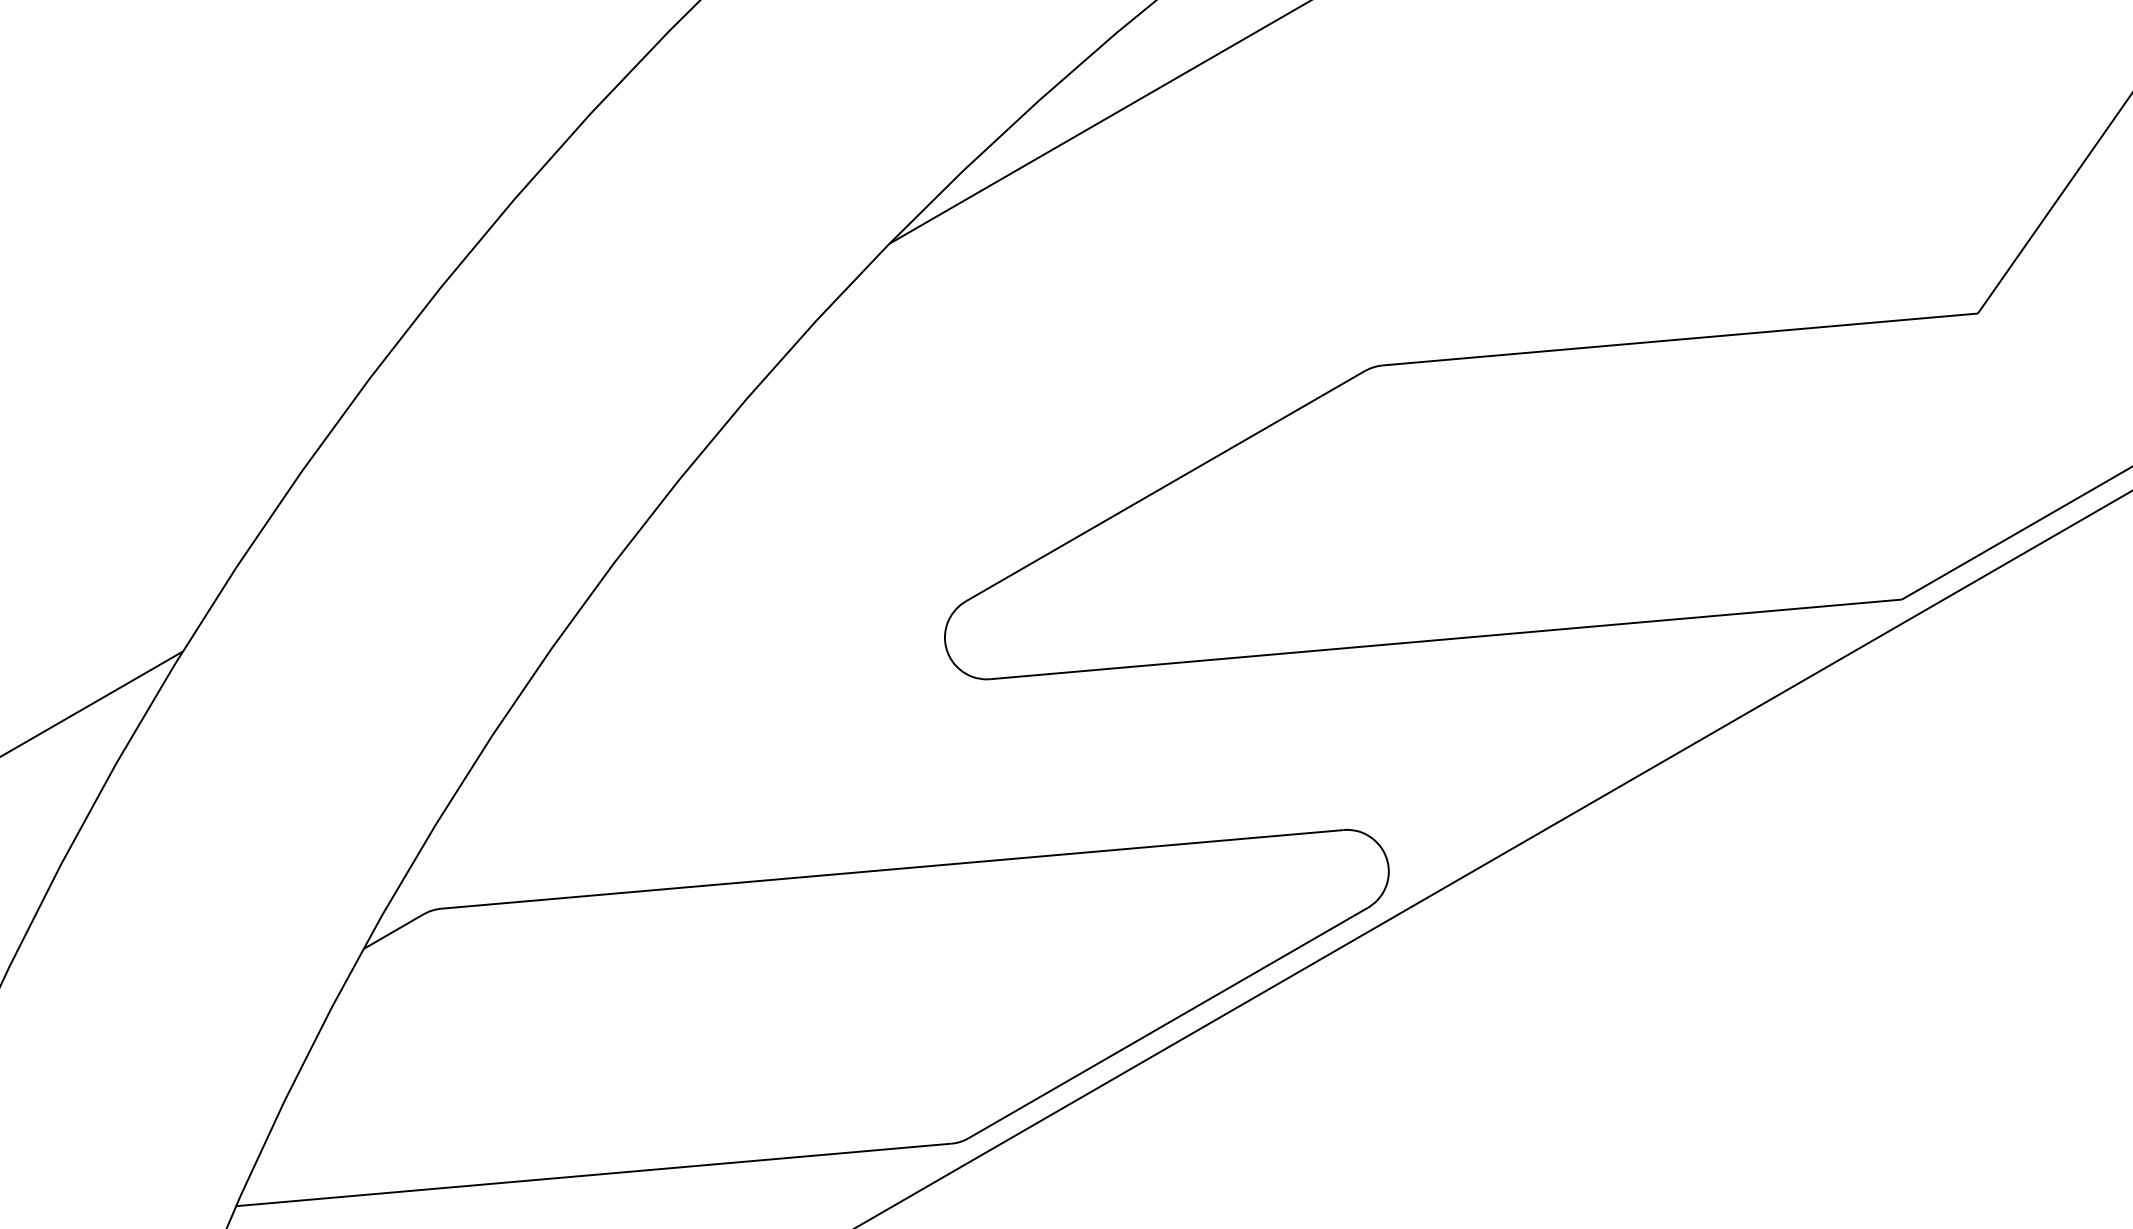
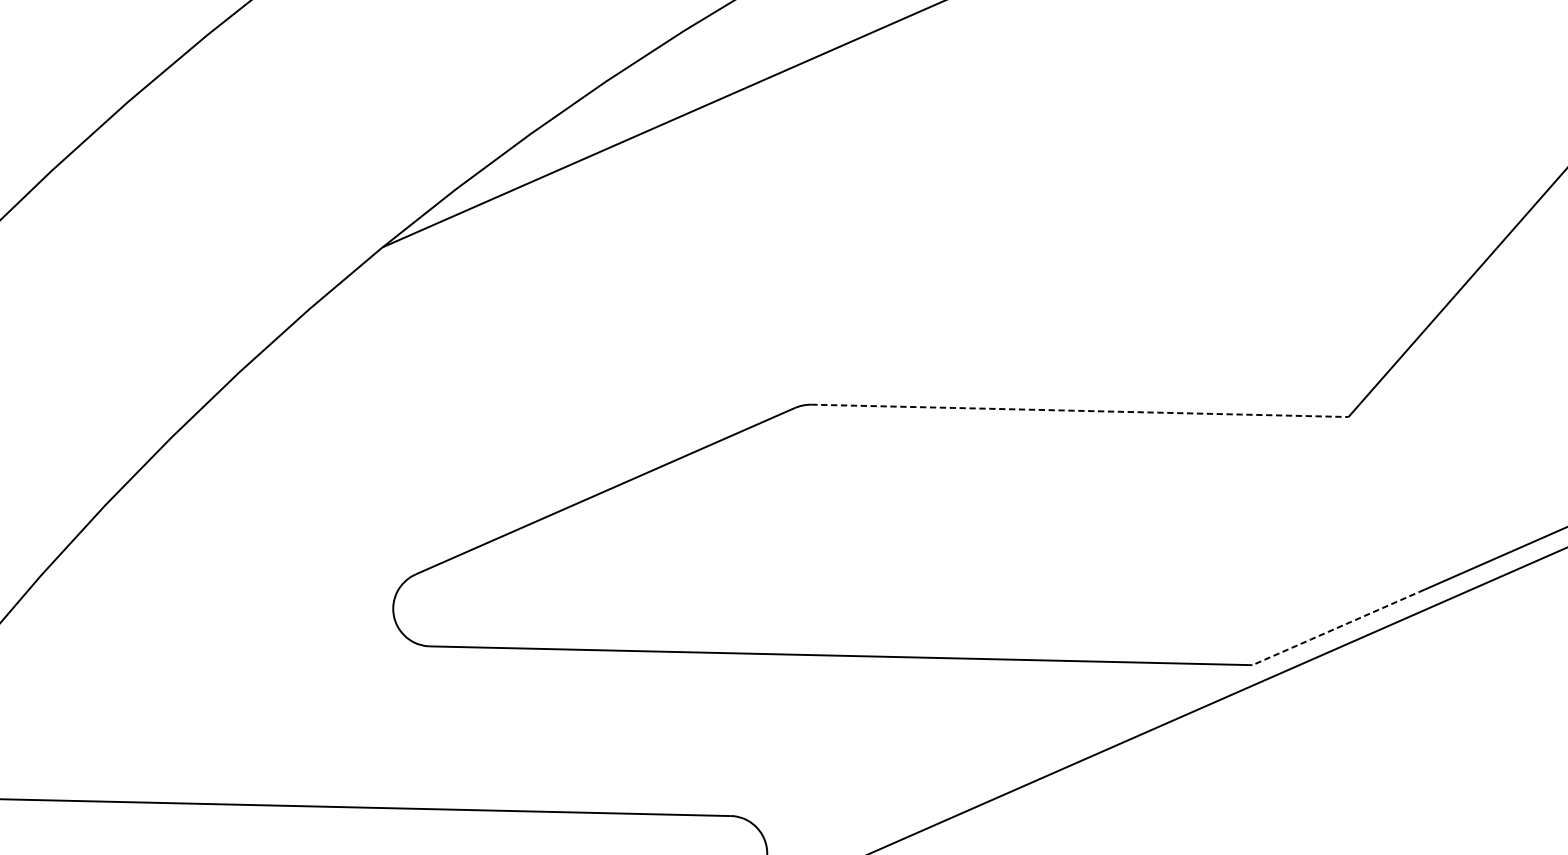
line: (1680, 339) -> (1080, 410), solid -> dashed
line: (1991, 547) -> (1337, 627), solid -> dashed

